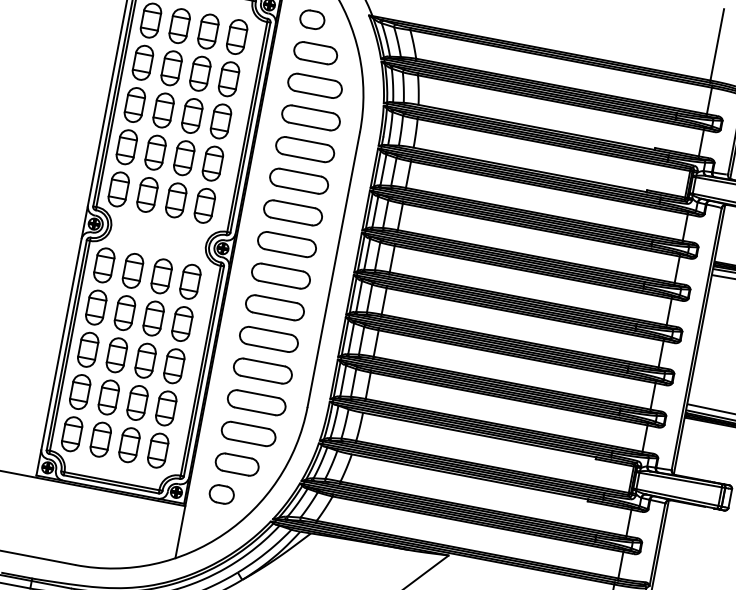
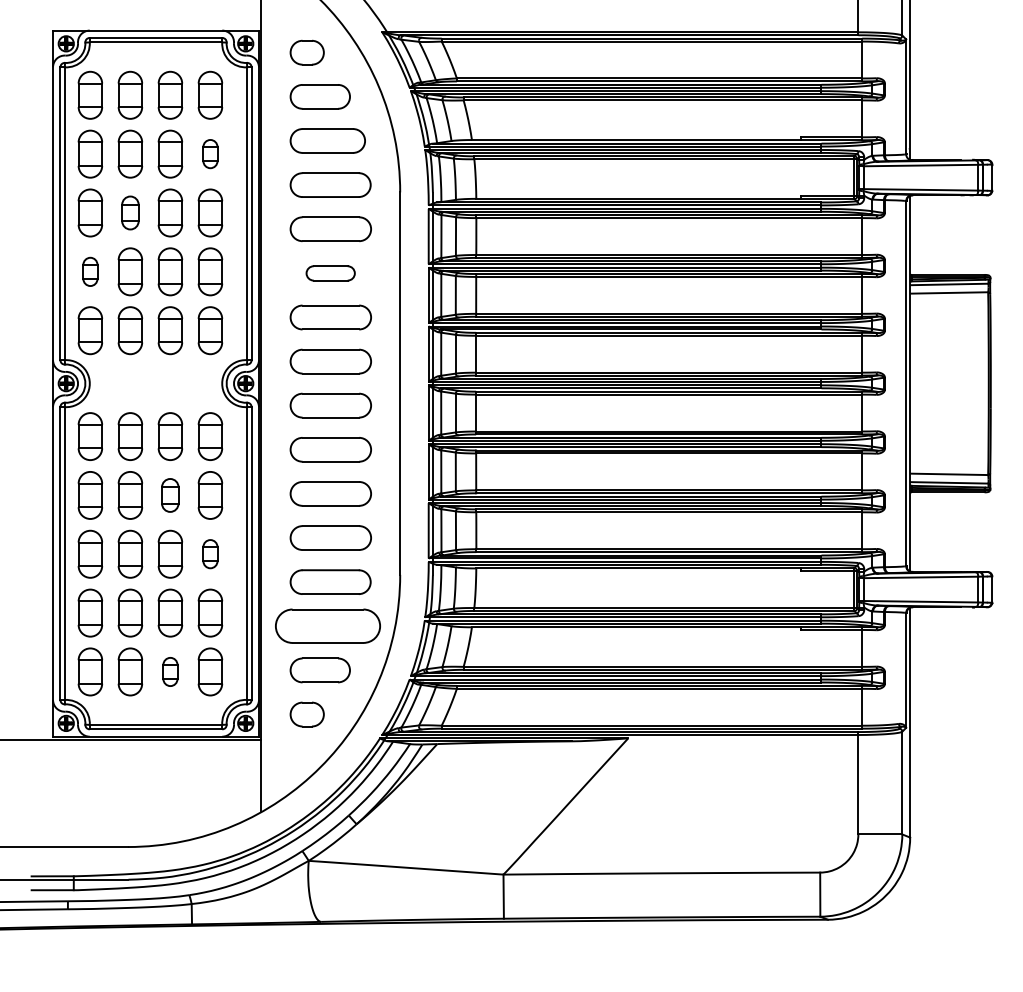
part: (229, 78) -> (210, 153), size x0.6
part: (163, 110) -> (130, 212), size x0.7
part: (126, 147) -> (90, 271), size x0.6
part: (298, 181) -> (330, 273), size x0.6
part: (152, 318) -> (169, 495), size x0.7
part: (174, 365) -> (210, 553), size x0.6
part: (248, 434) -> (327, 626), size x1.4
part: (129, 444) -> (170, 671), size x0.6

